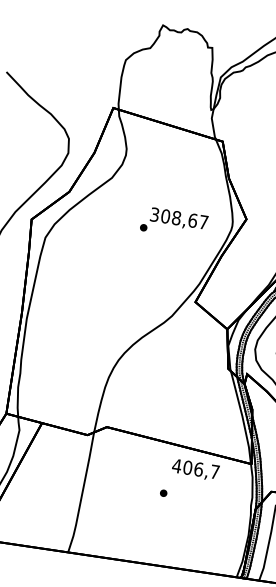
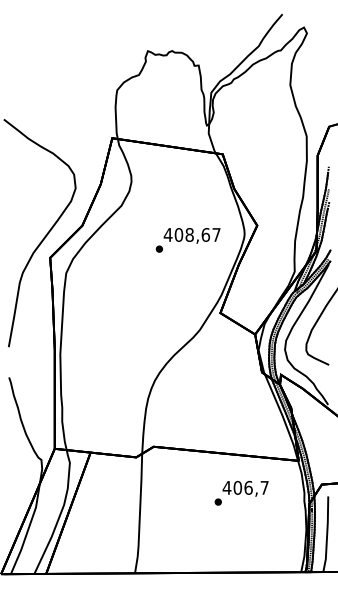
text: (154, 214) -> (167, 234), 308,67 -> 408,67
text: (195, 469) -> (245, 488), moved

